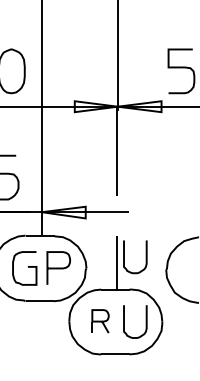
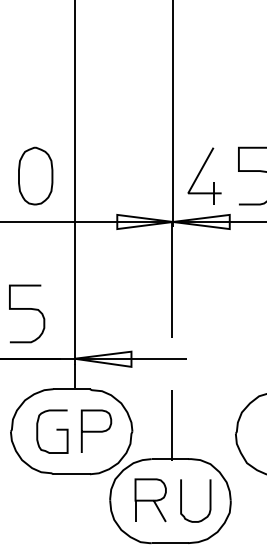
part: (142, 70) -> (204, 175), added
curve: (124, 256) -> (181, 416), removed
part: (100, 321) -> (150, 500), size x1.43

